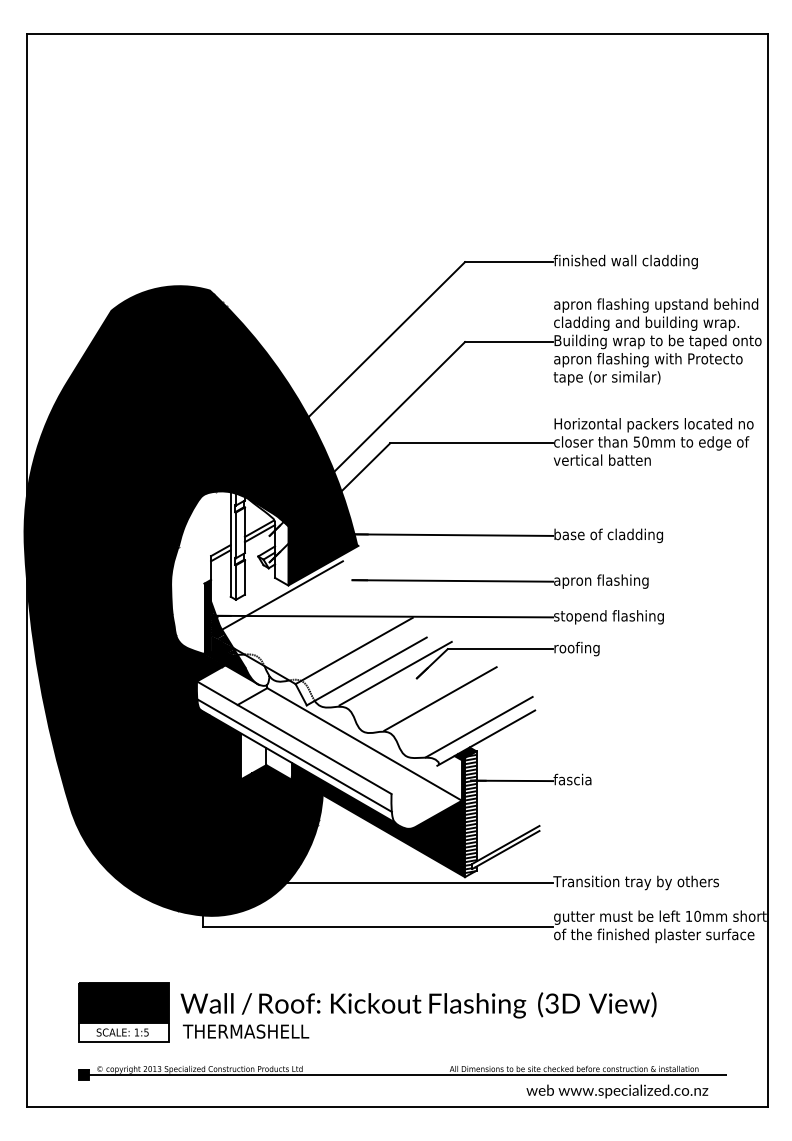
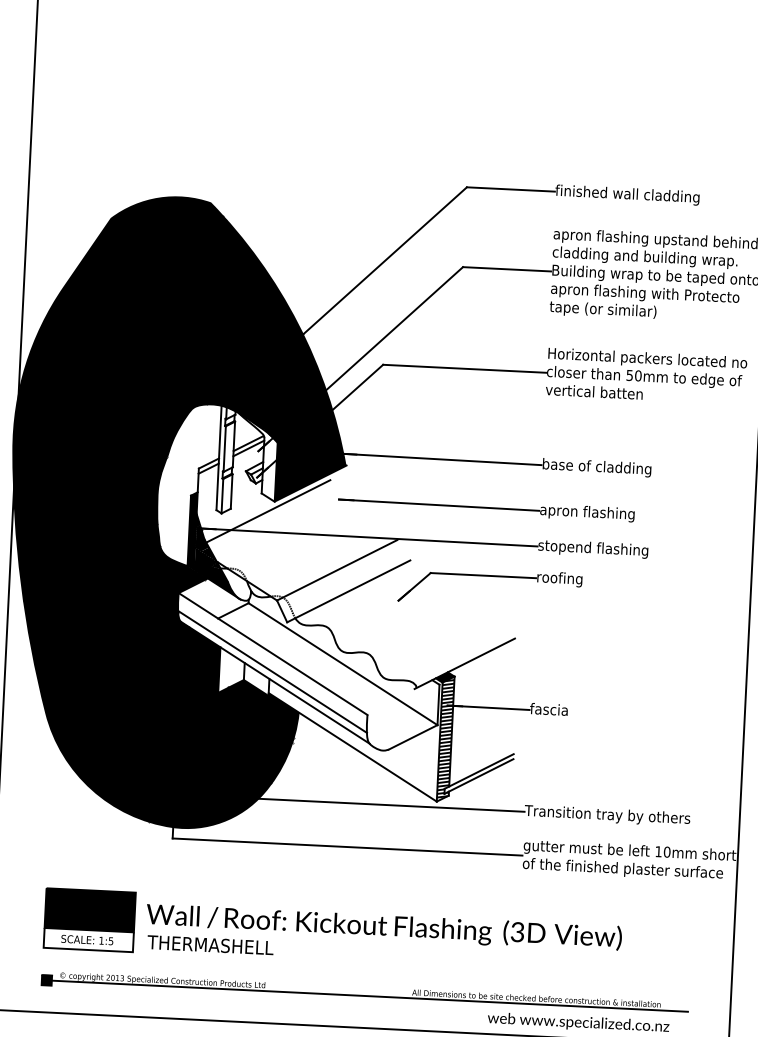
line: (395, 673) -> (377, 594), removed
line: (440, 698) -> (421, 621), removed
line: (478, 726) -> (457, 651), removed
fill: (377, 815) -> (352, 735), removed

